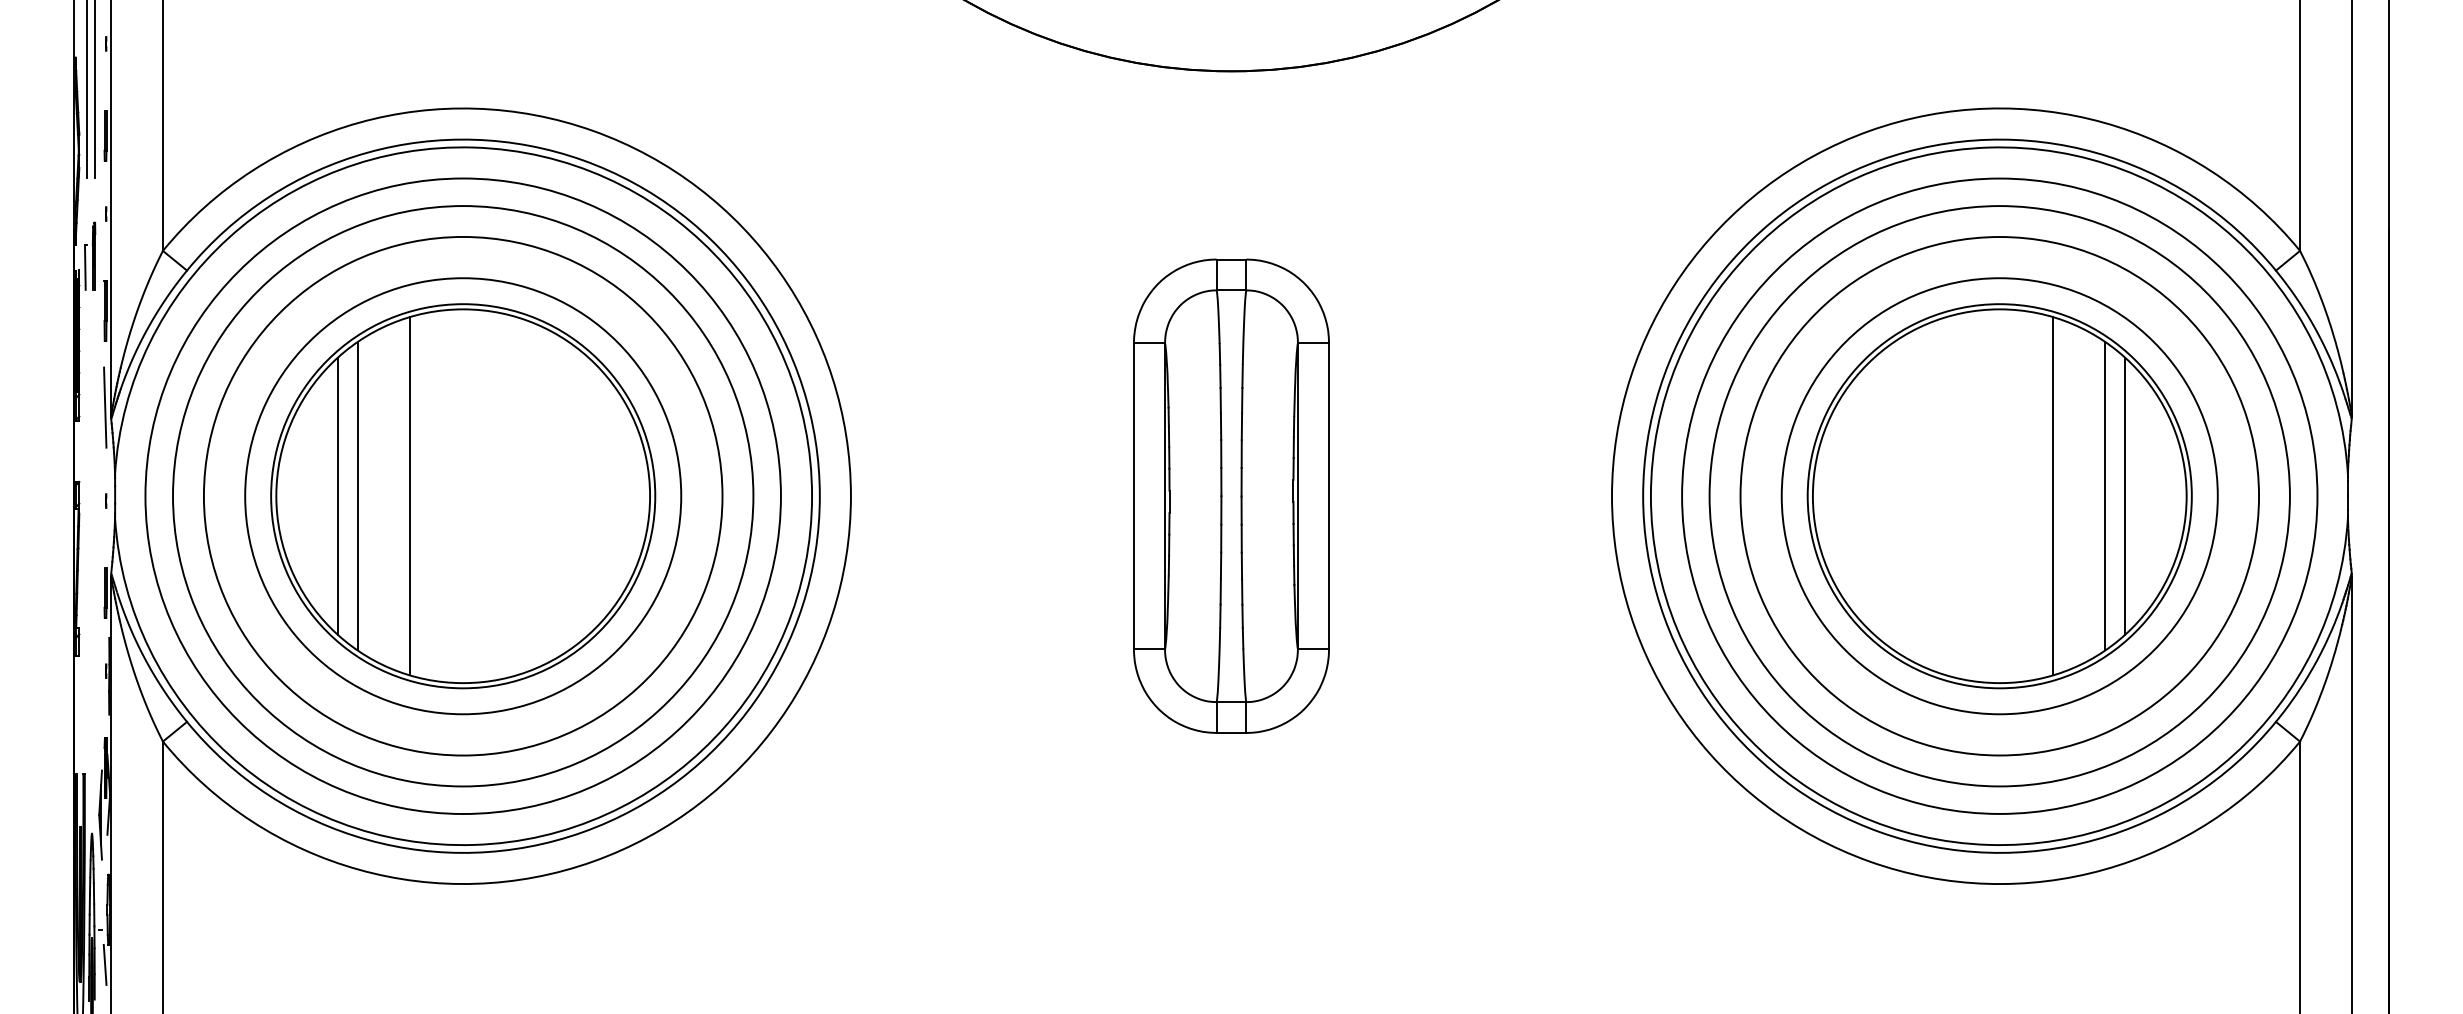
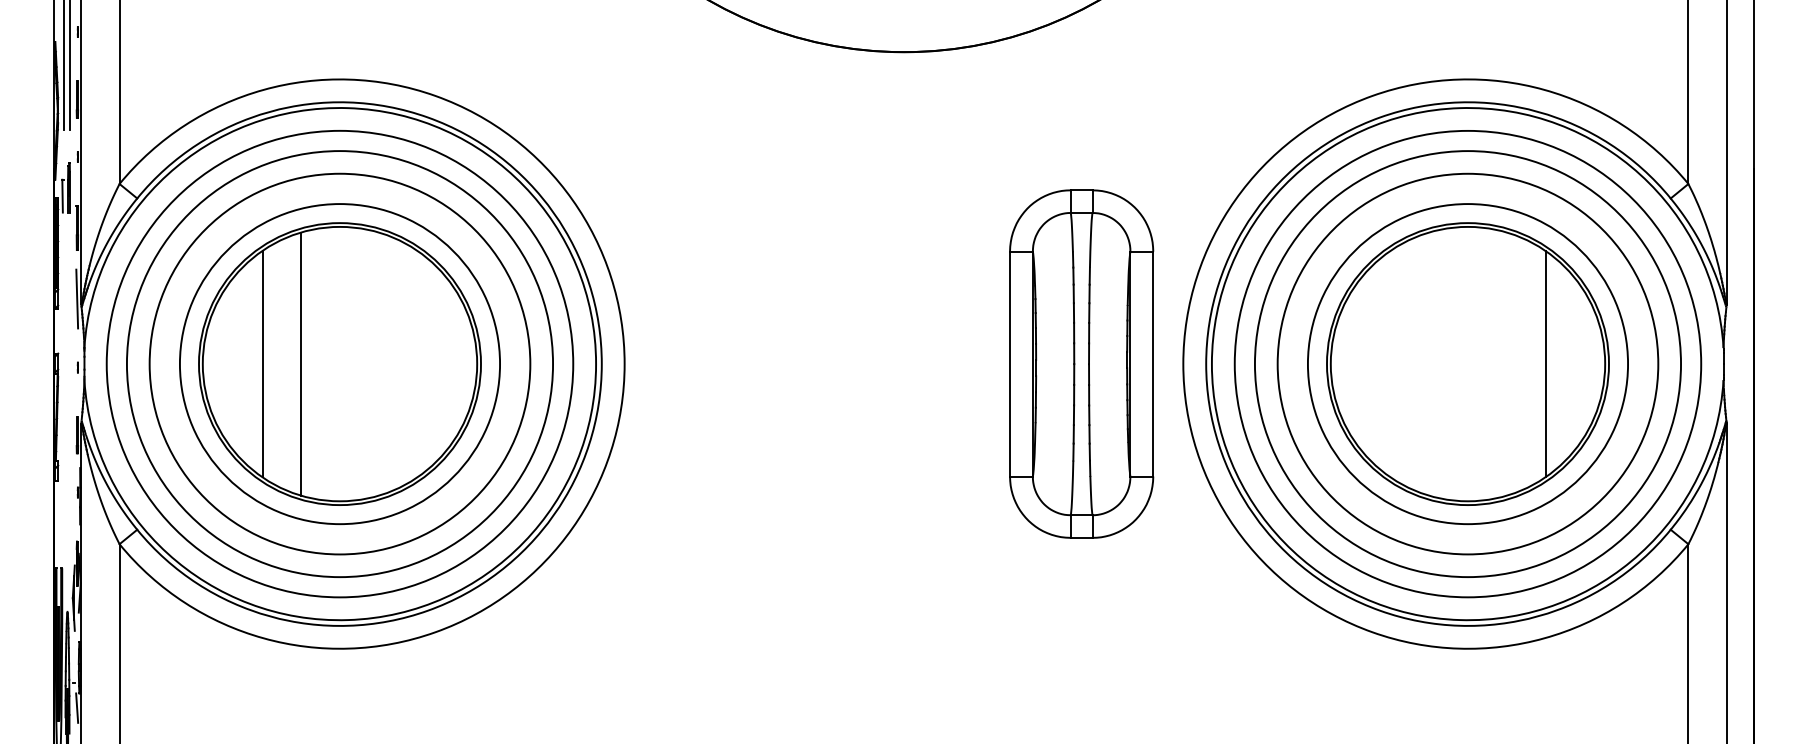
line: (338, 495) -> (248, 363), removed
part: (1231, 495) -> (1081, 363), moved
line: (2124, 495) -> (1559, 363), removed
line: (2053, 496) -> (1507, 364), removed

